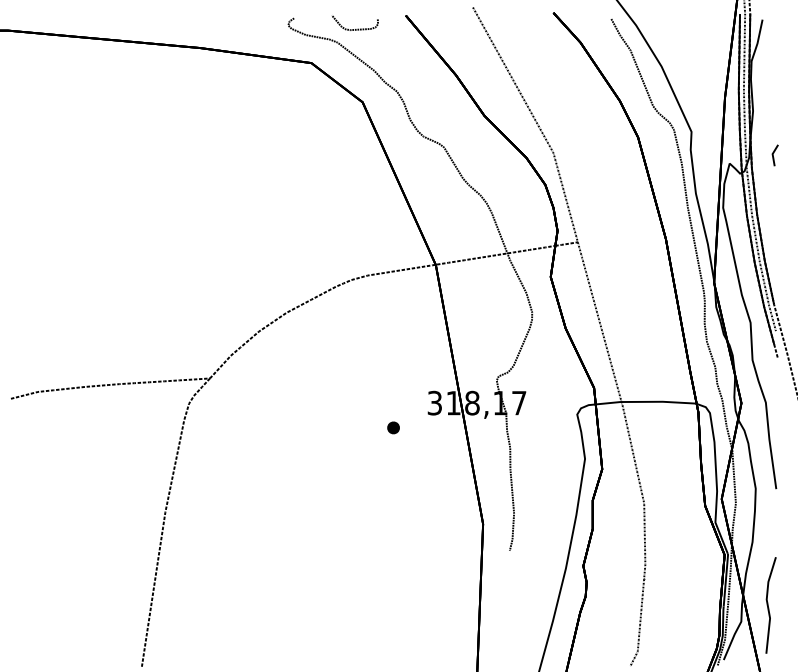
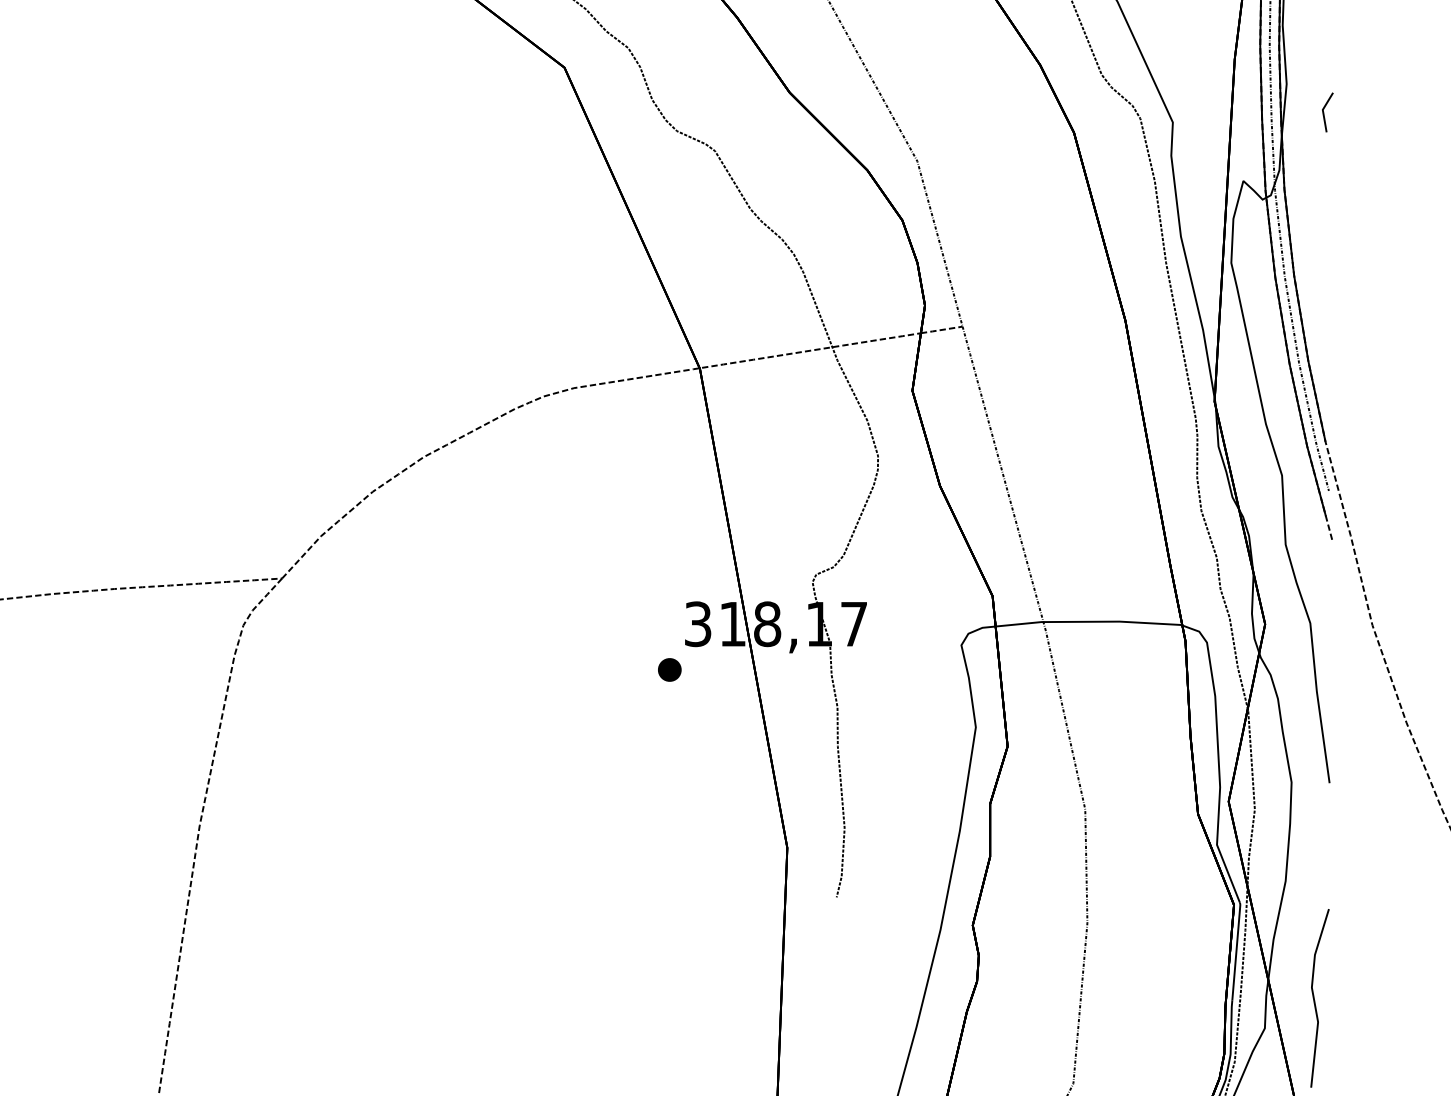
part: (774, 155) -> (1326, 112), moved
part: (393, 427) -> (669, 669), moved

